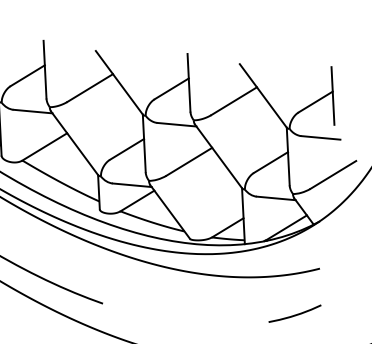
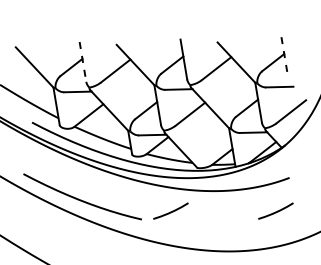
line: (45, 70) -> (83, 62), solid -> dashed
line: (332, 96) -> (284, 57), solid -> dashed
curve: (144, 296) -> (170, 211), added

